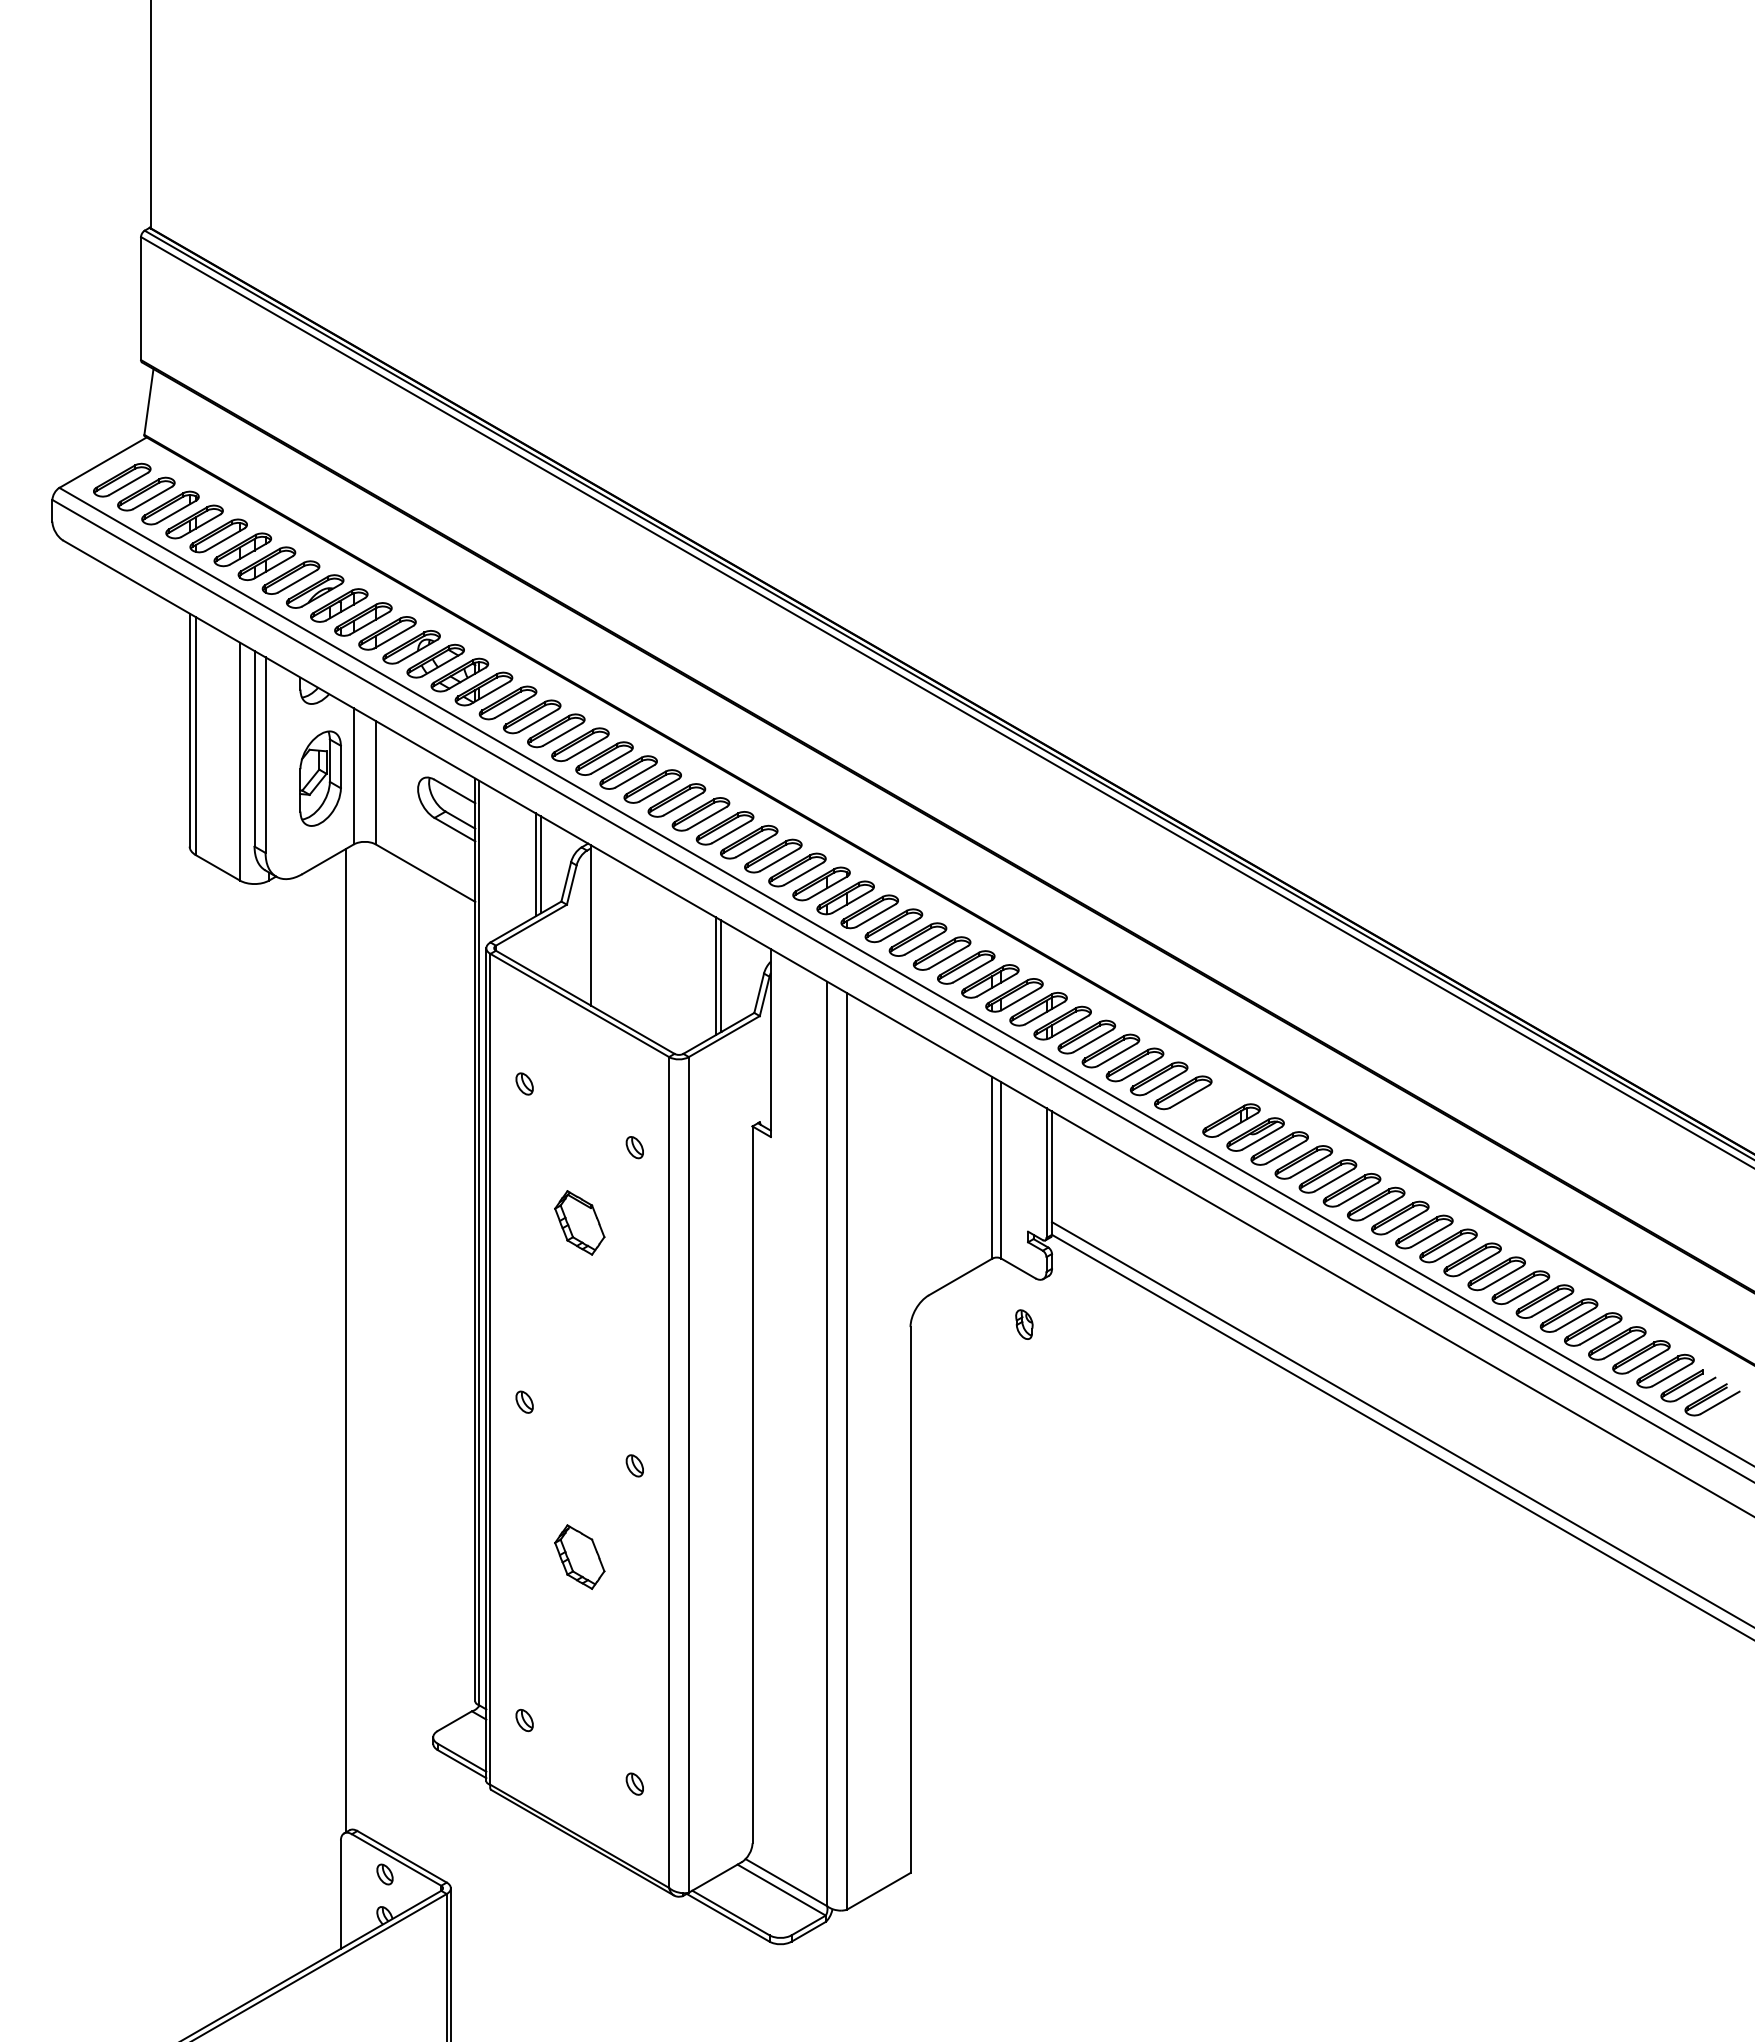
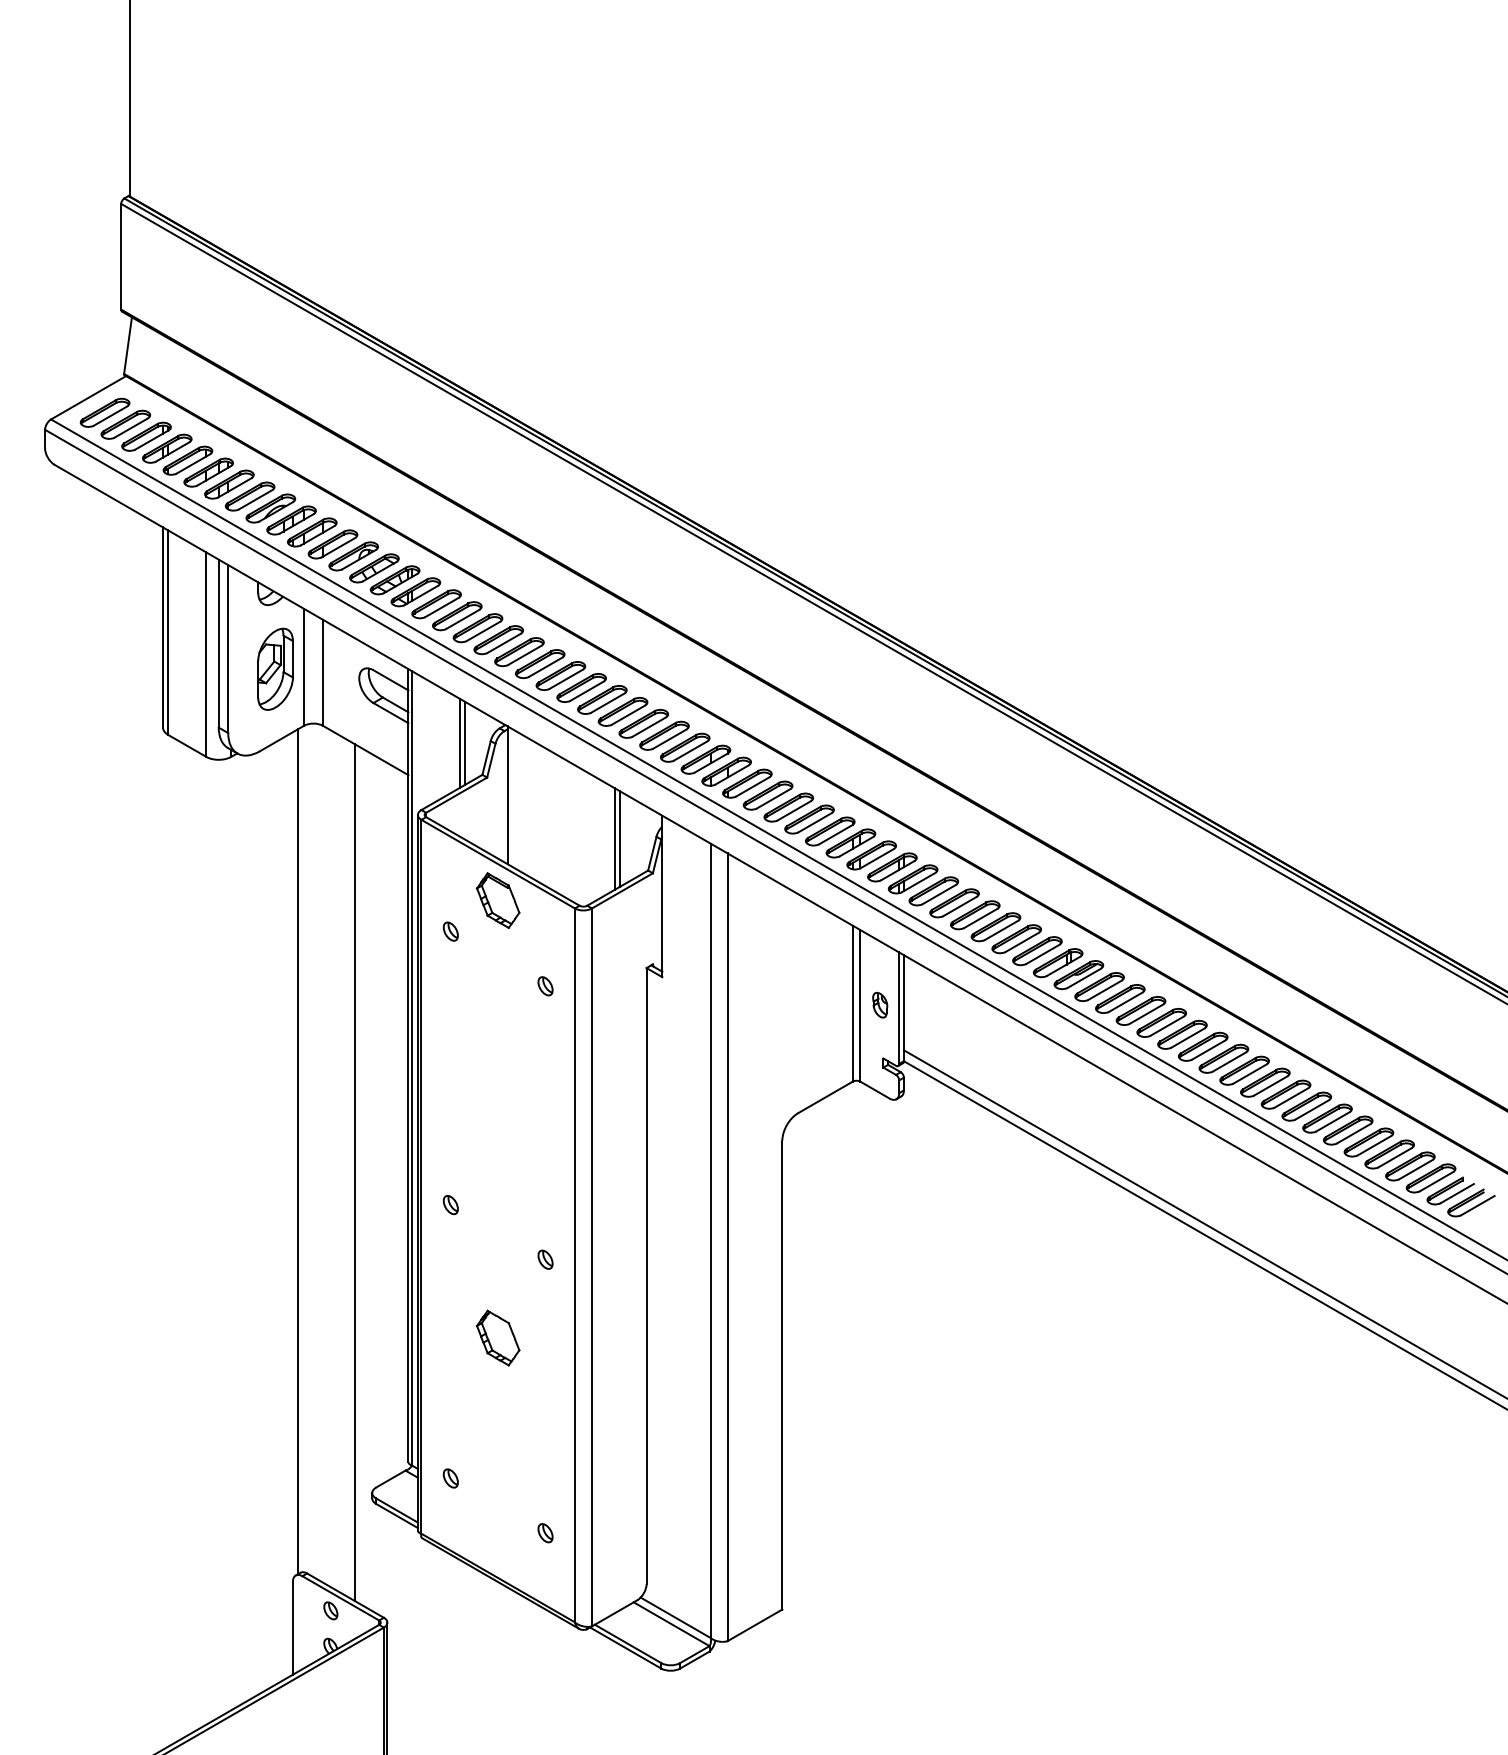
part: (1207, 1106) -> (1037, 950), added
part: (579, 1222) -> (497, 900), moved
part: (1024, 1324) -> (880, 1005), moved
line: (412, 1363) -> (354, 1171), added

